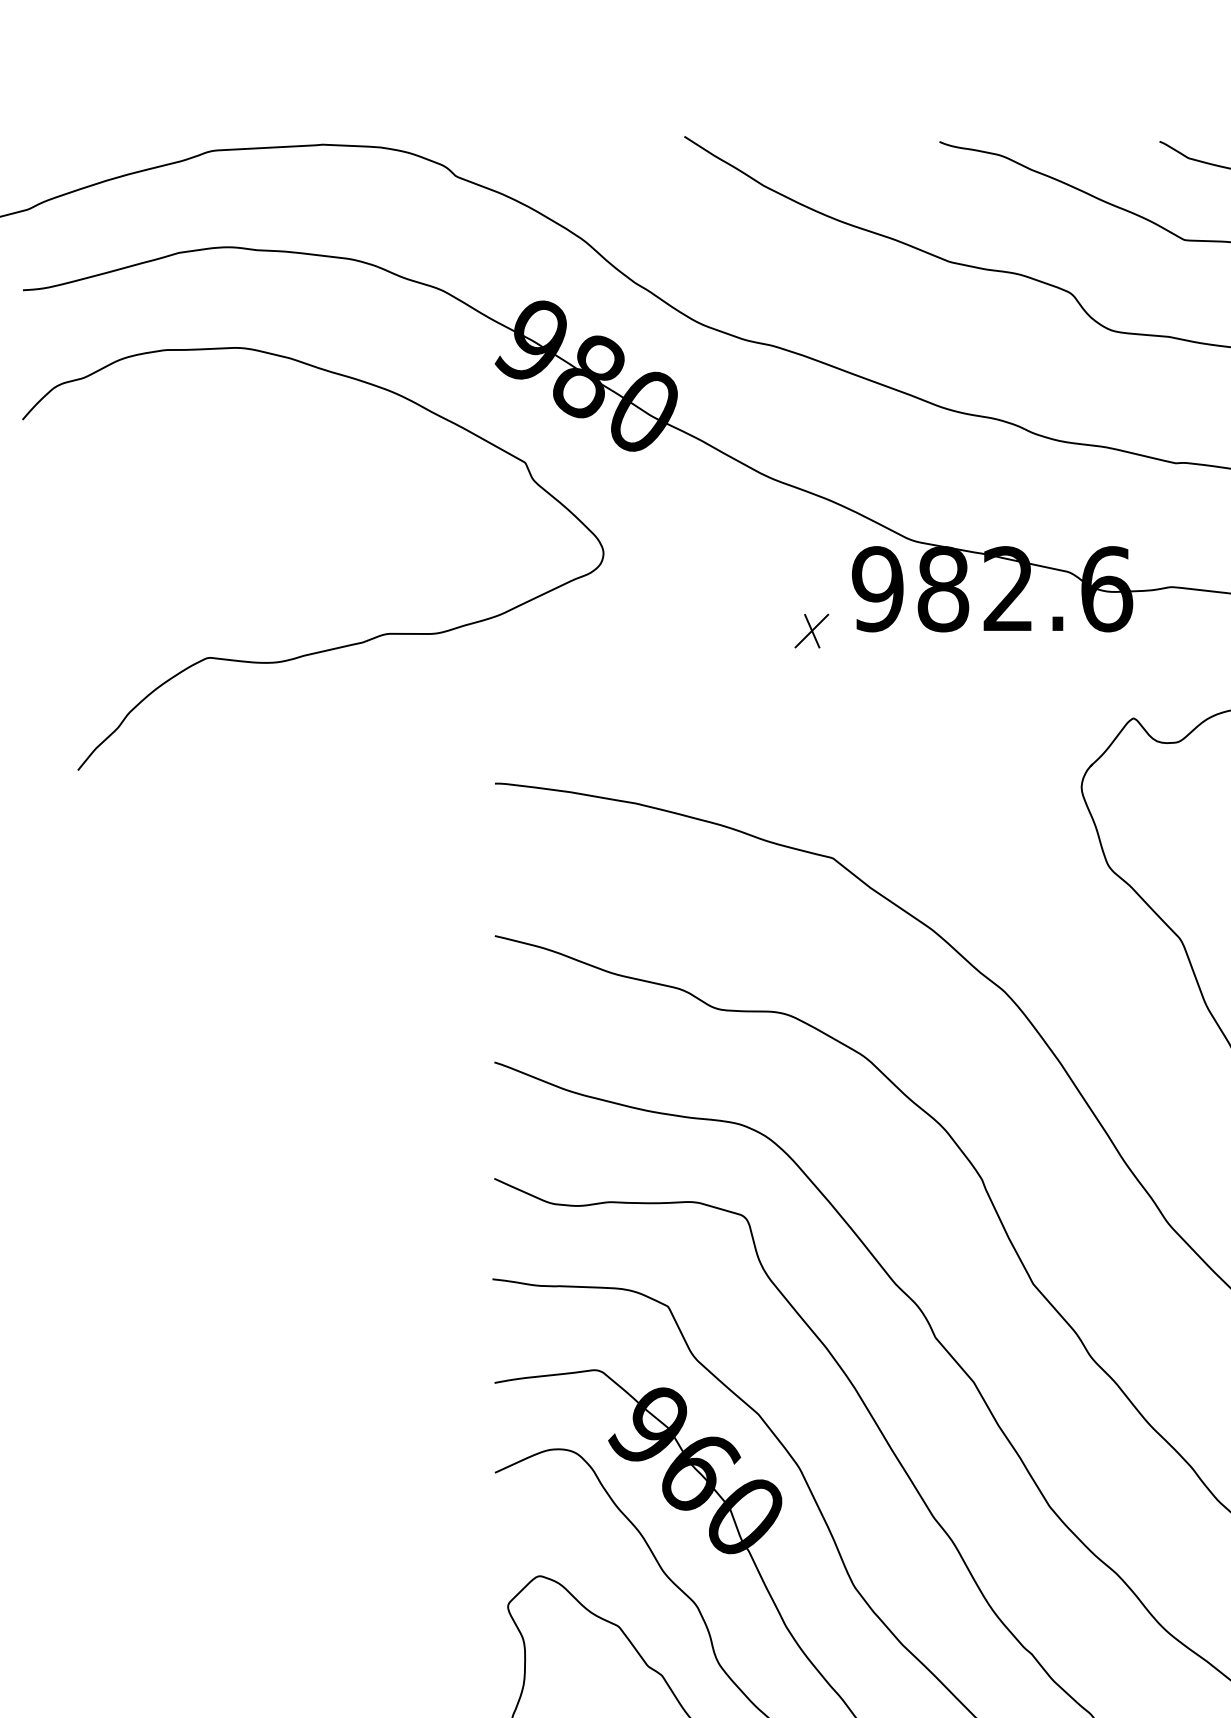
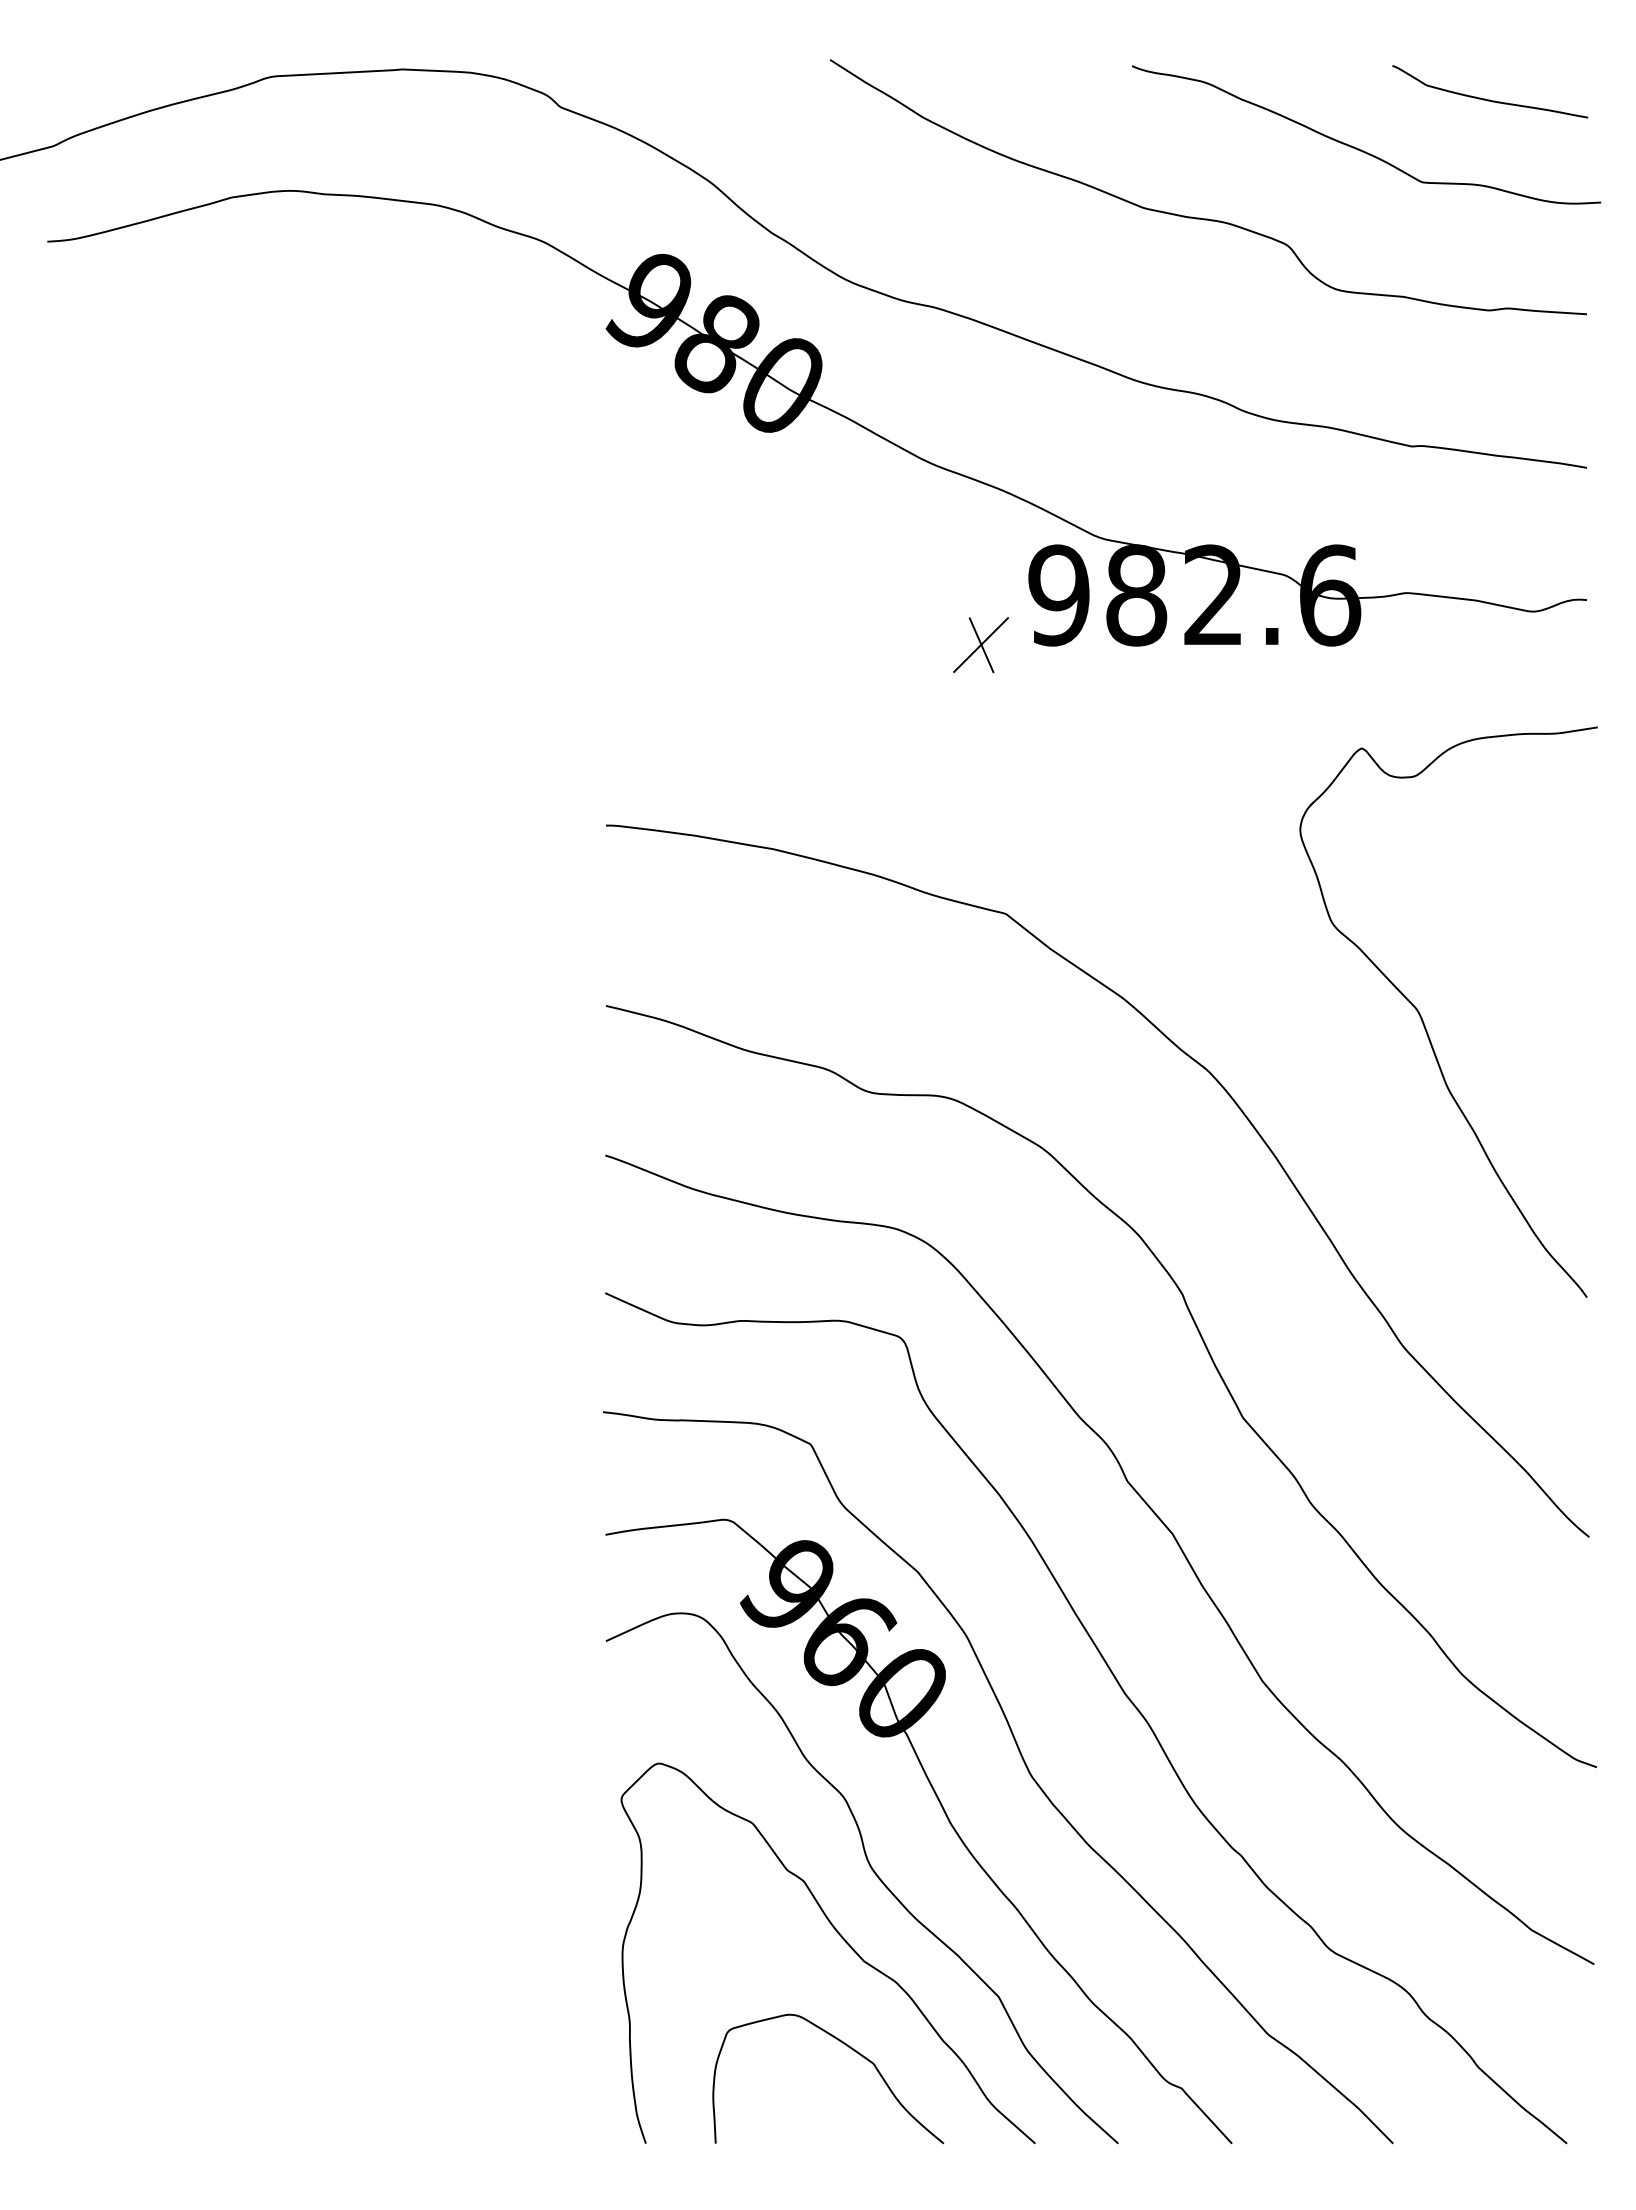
part: (811, 630) -> (980, 644), size x1.4
curve: (331, 648) -> (412, 665), removed

